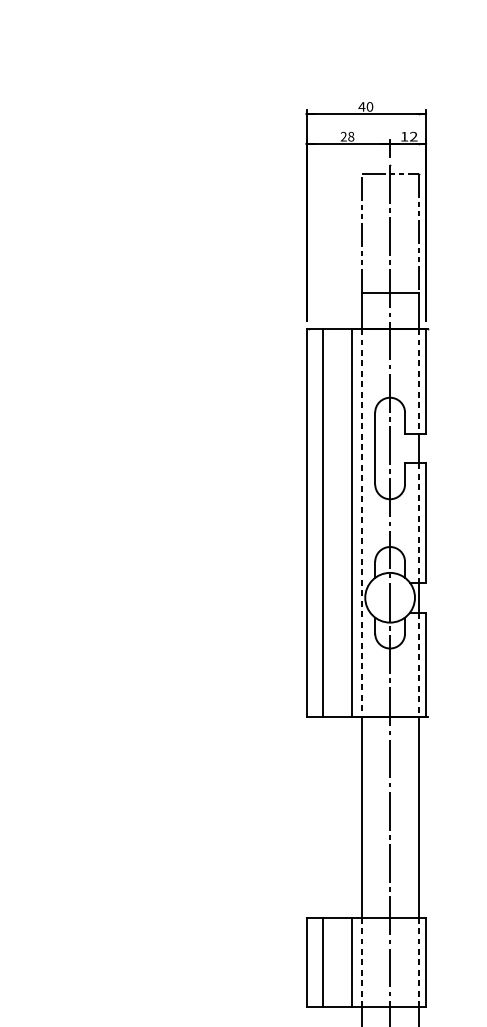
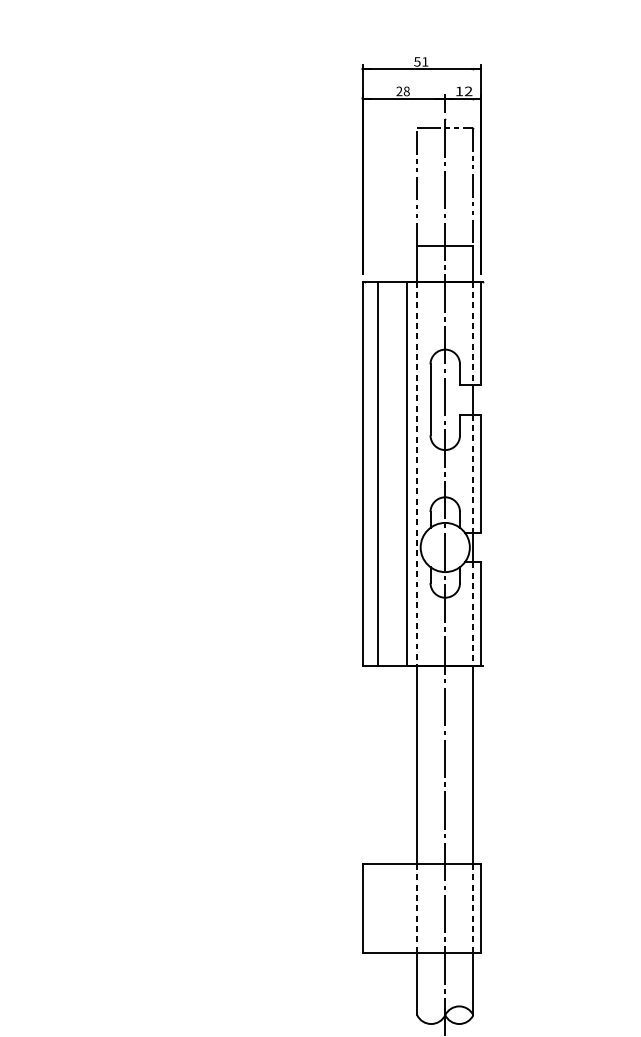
text: (365, 106) -> (420, 61), 40 -> 51
line: (322, 961) -> (378, 907), removed
line: (351, 961) -> (407, 907), removed

